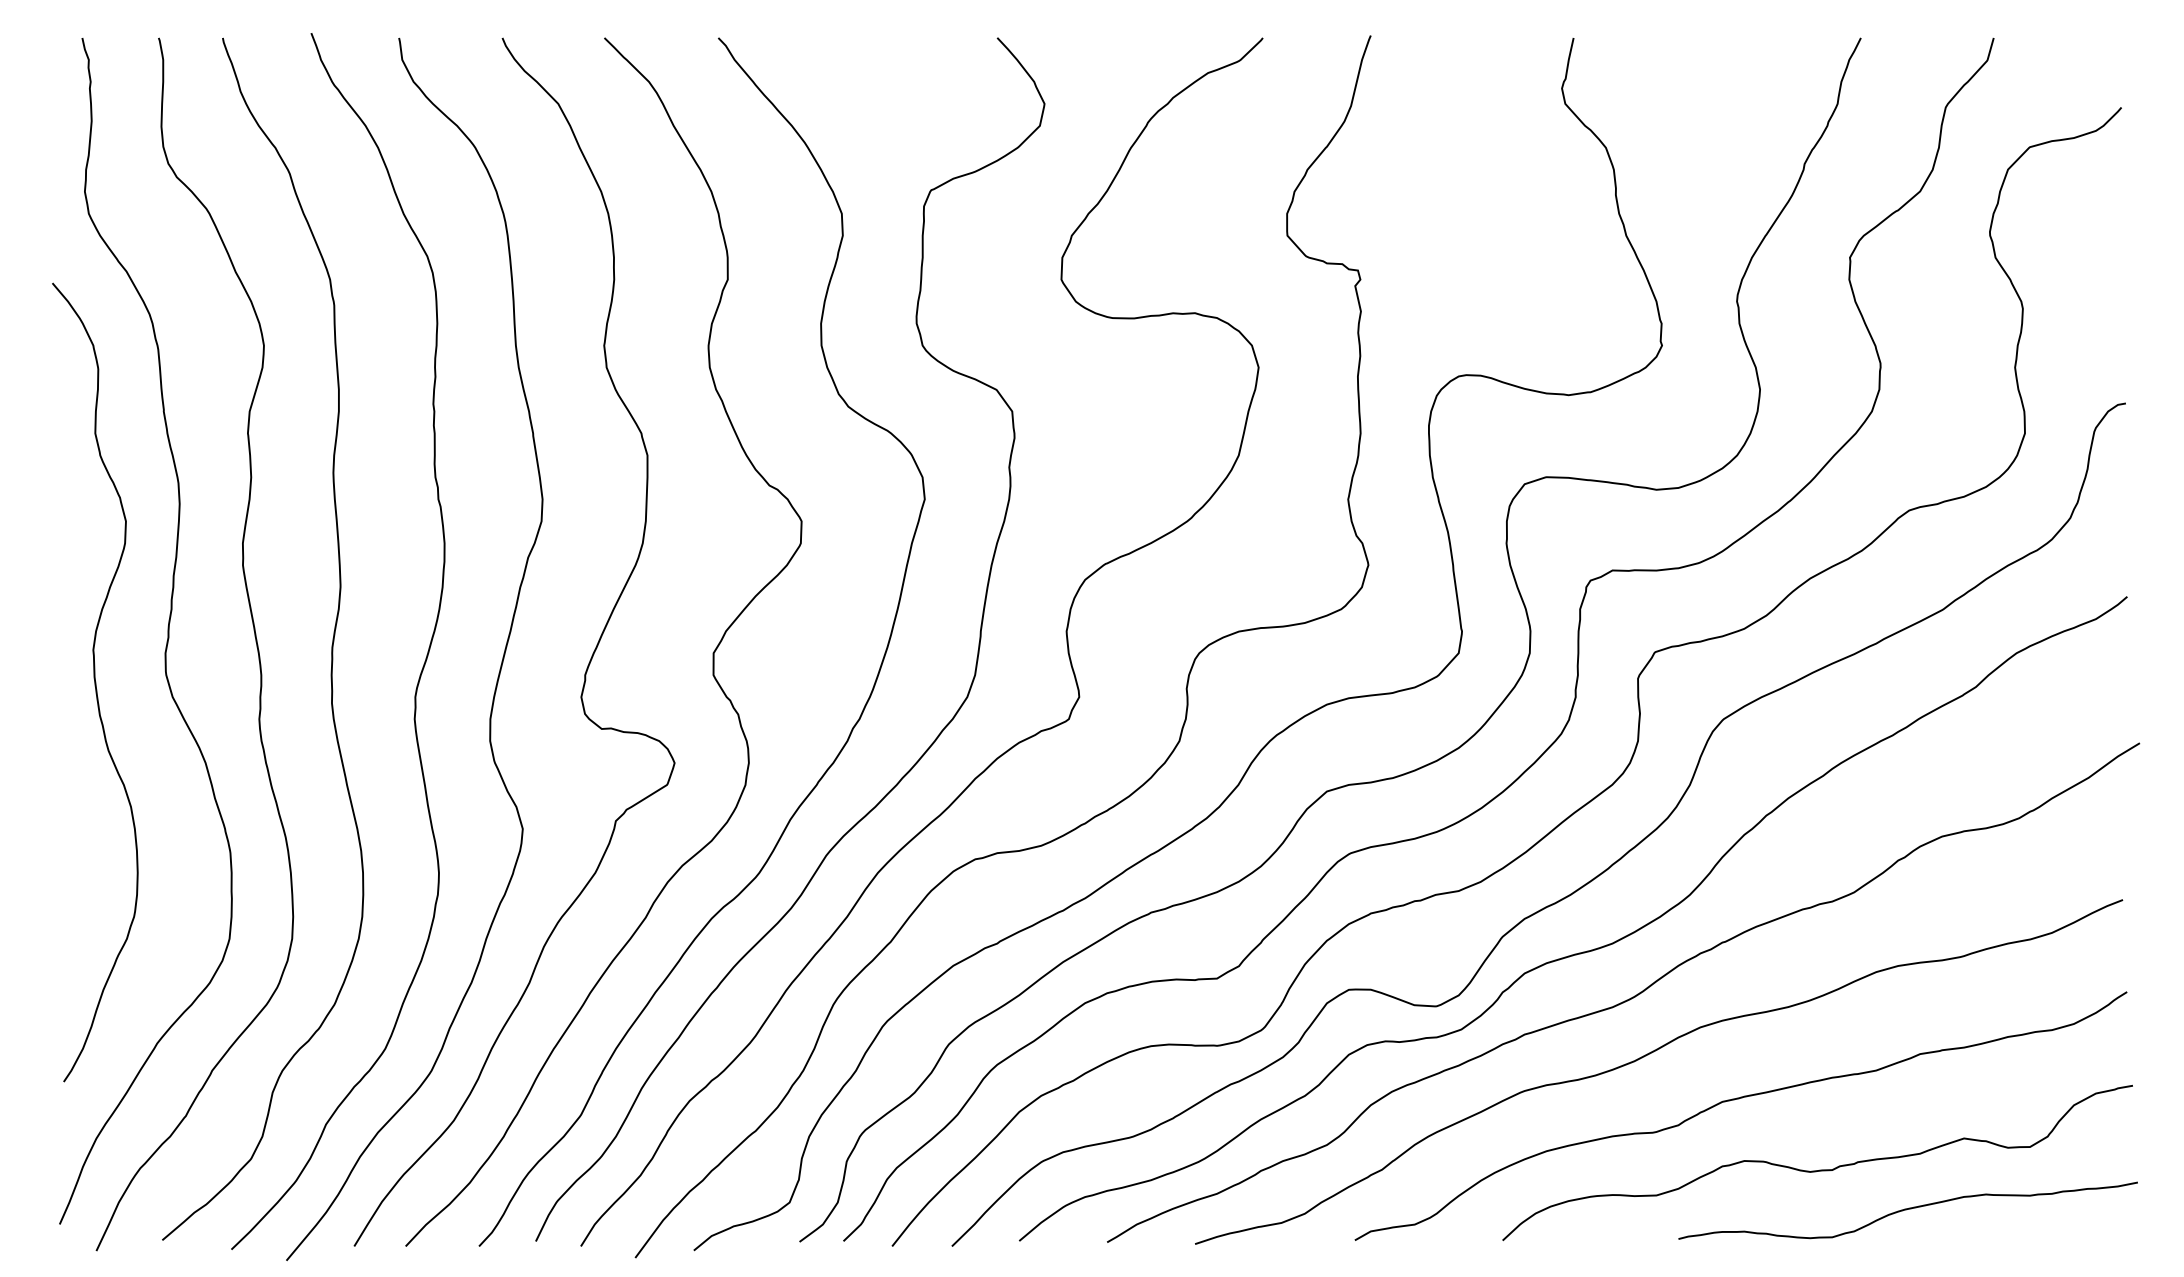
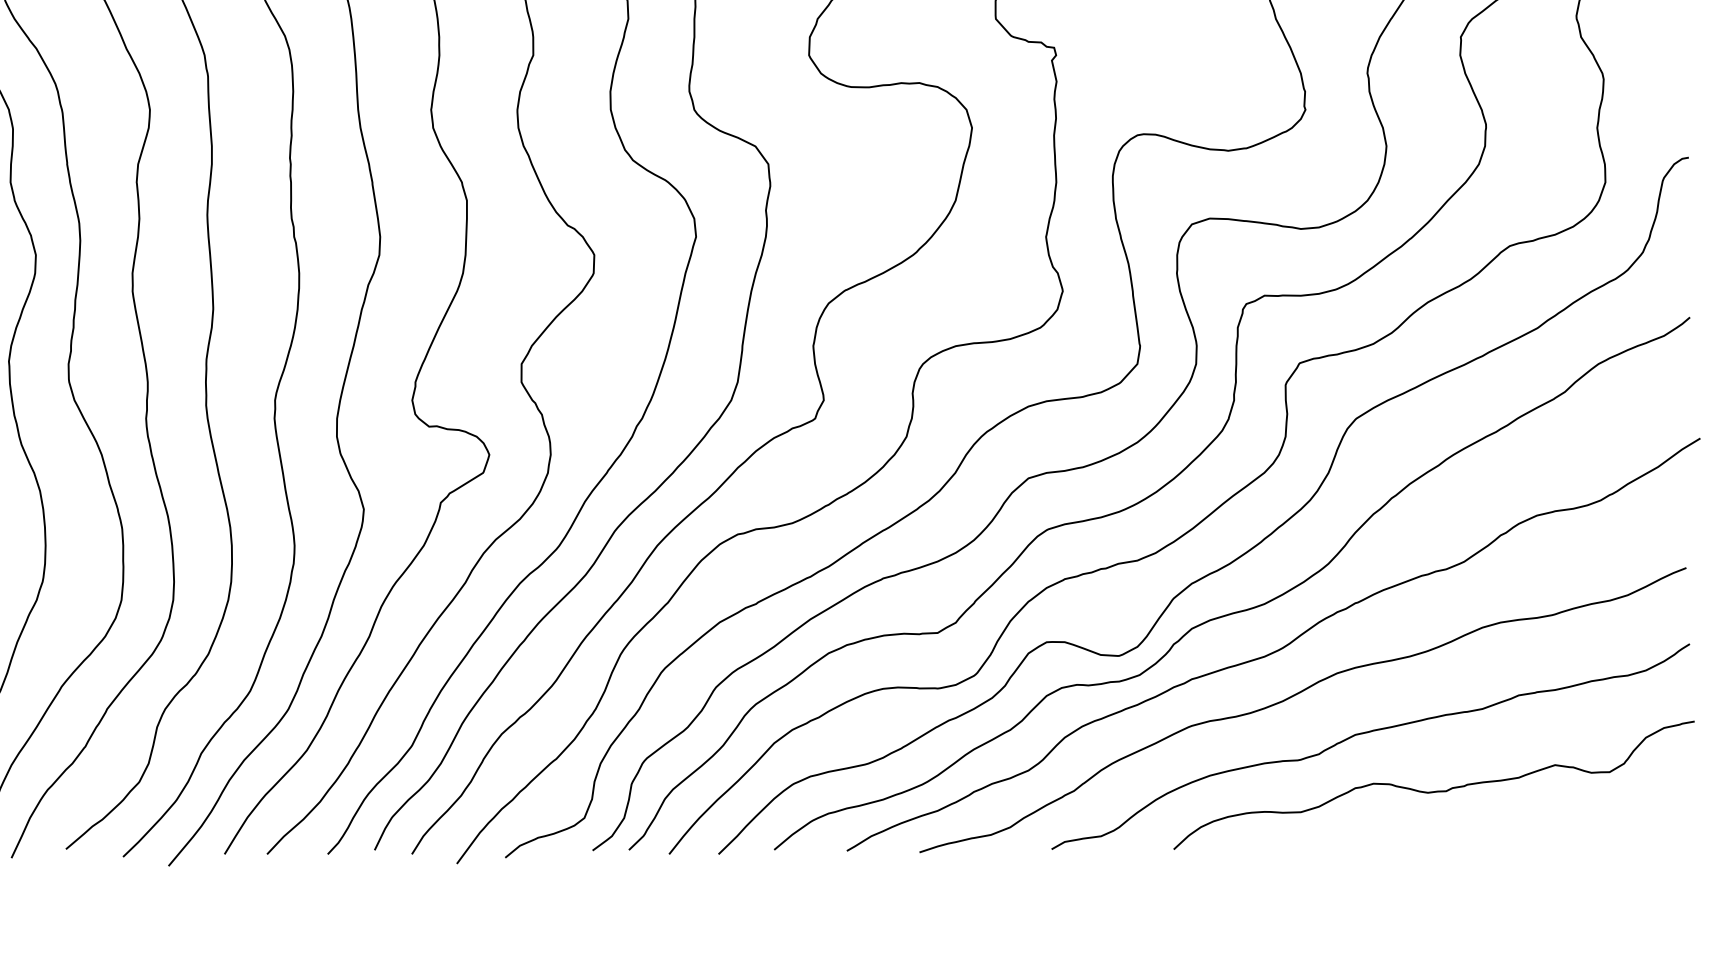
curve: (1907, 1209) -> (1508, 823), removed

